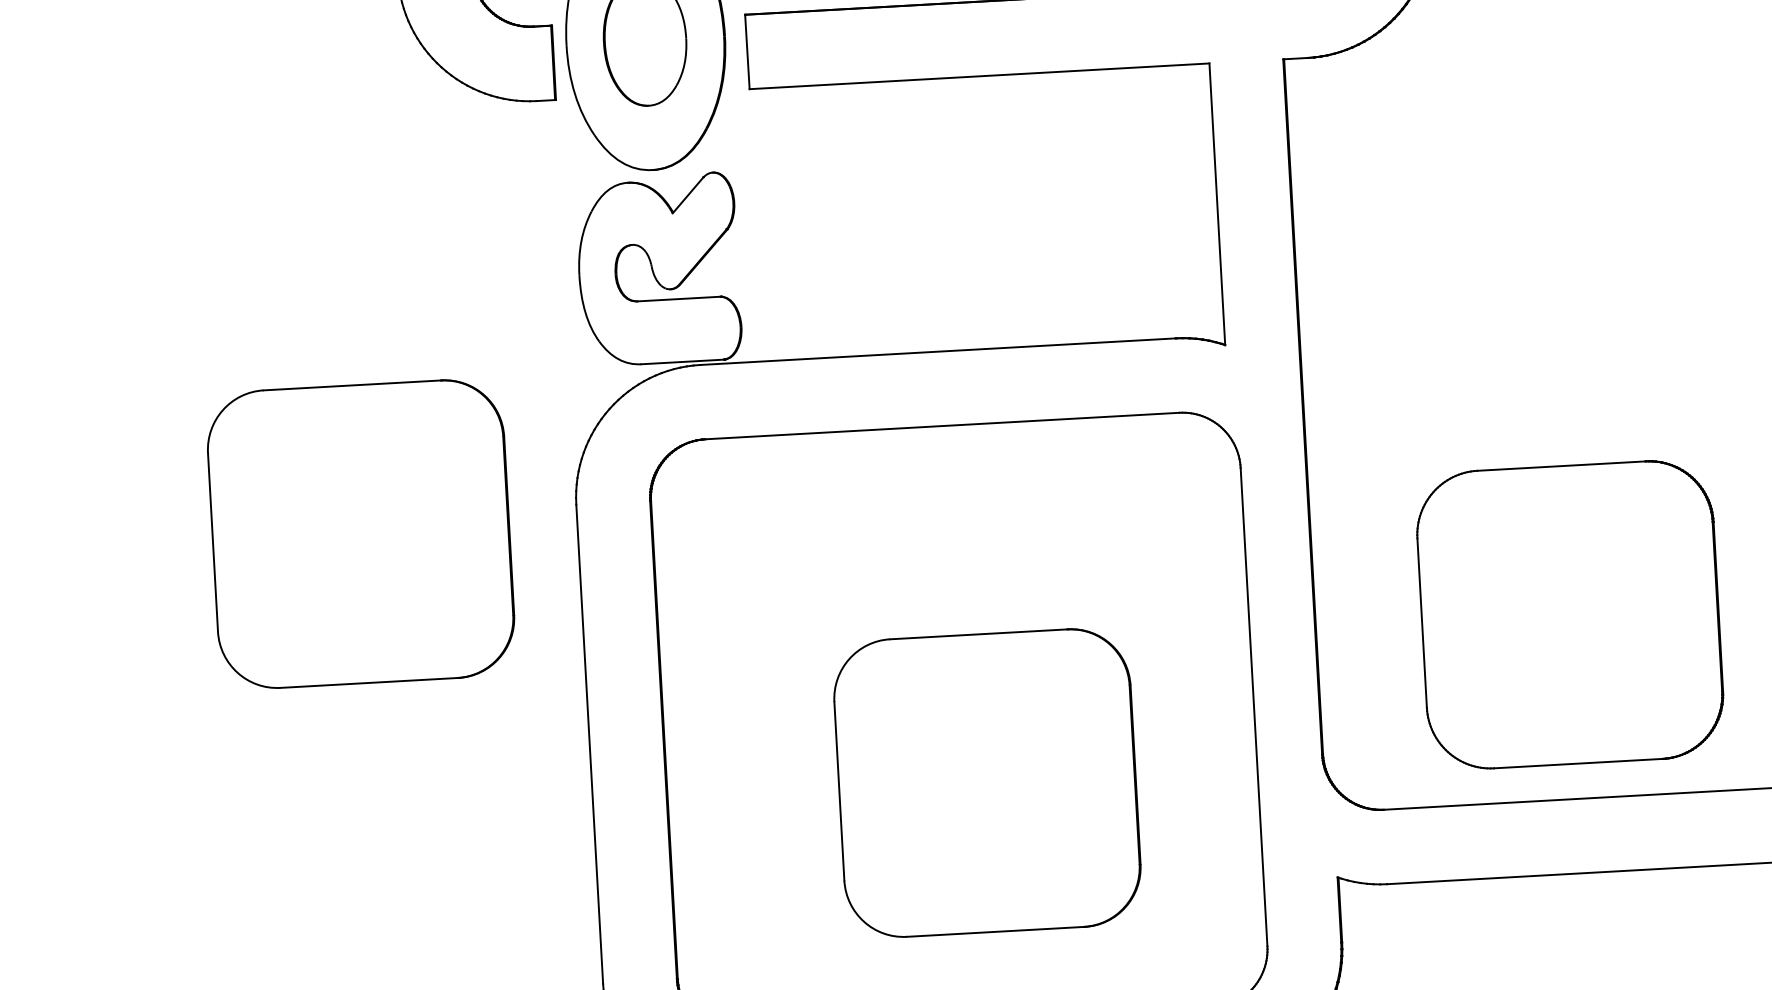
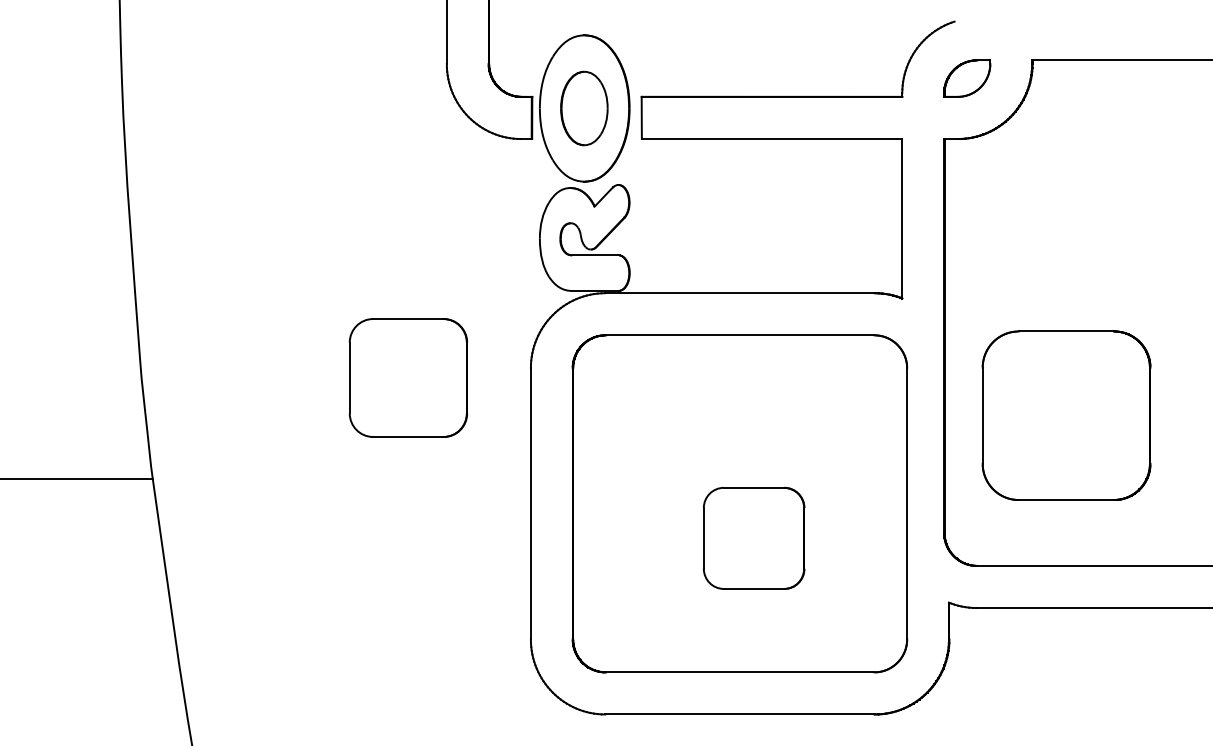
part: (361, 533) -> (408, 377), size x0.7
part: (1570, 614) -> (1066, 415), moved
part: (986, 783) -> (753, 538), size x0.6

